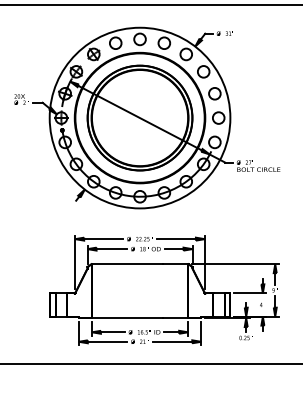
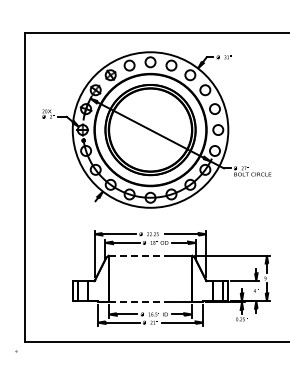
line: (127, 263) -> (139, 255), solid -> dashed
line: (127, 318) -> (139, 302), solid -> dashed

